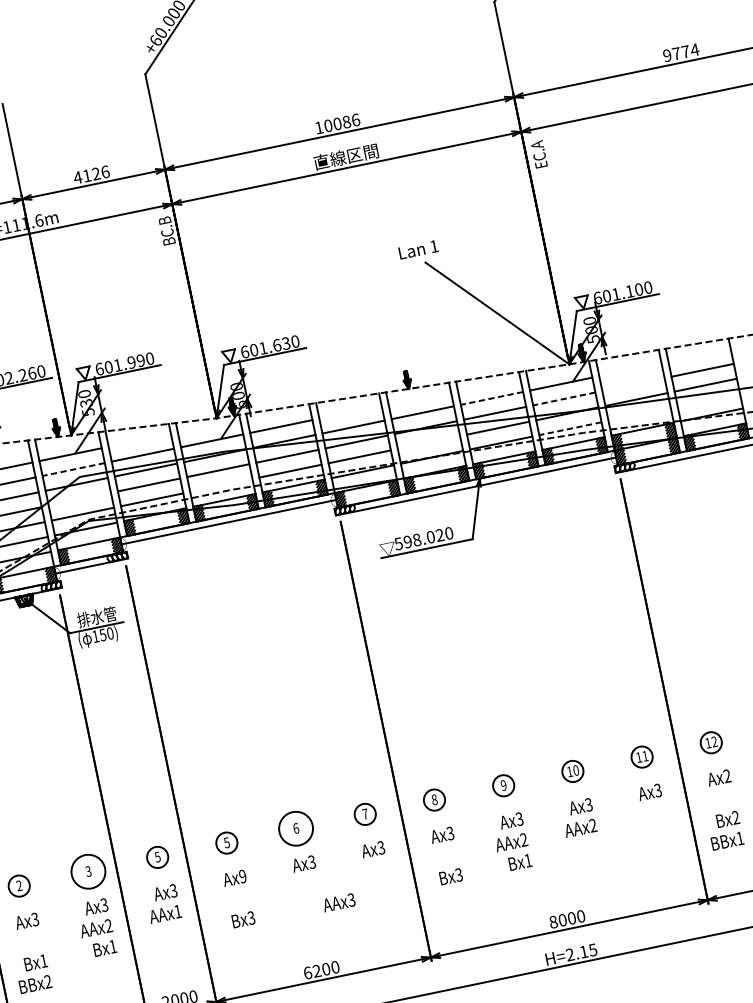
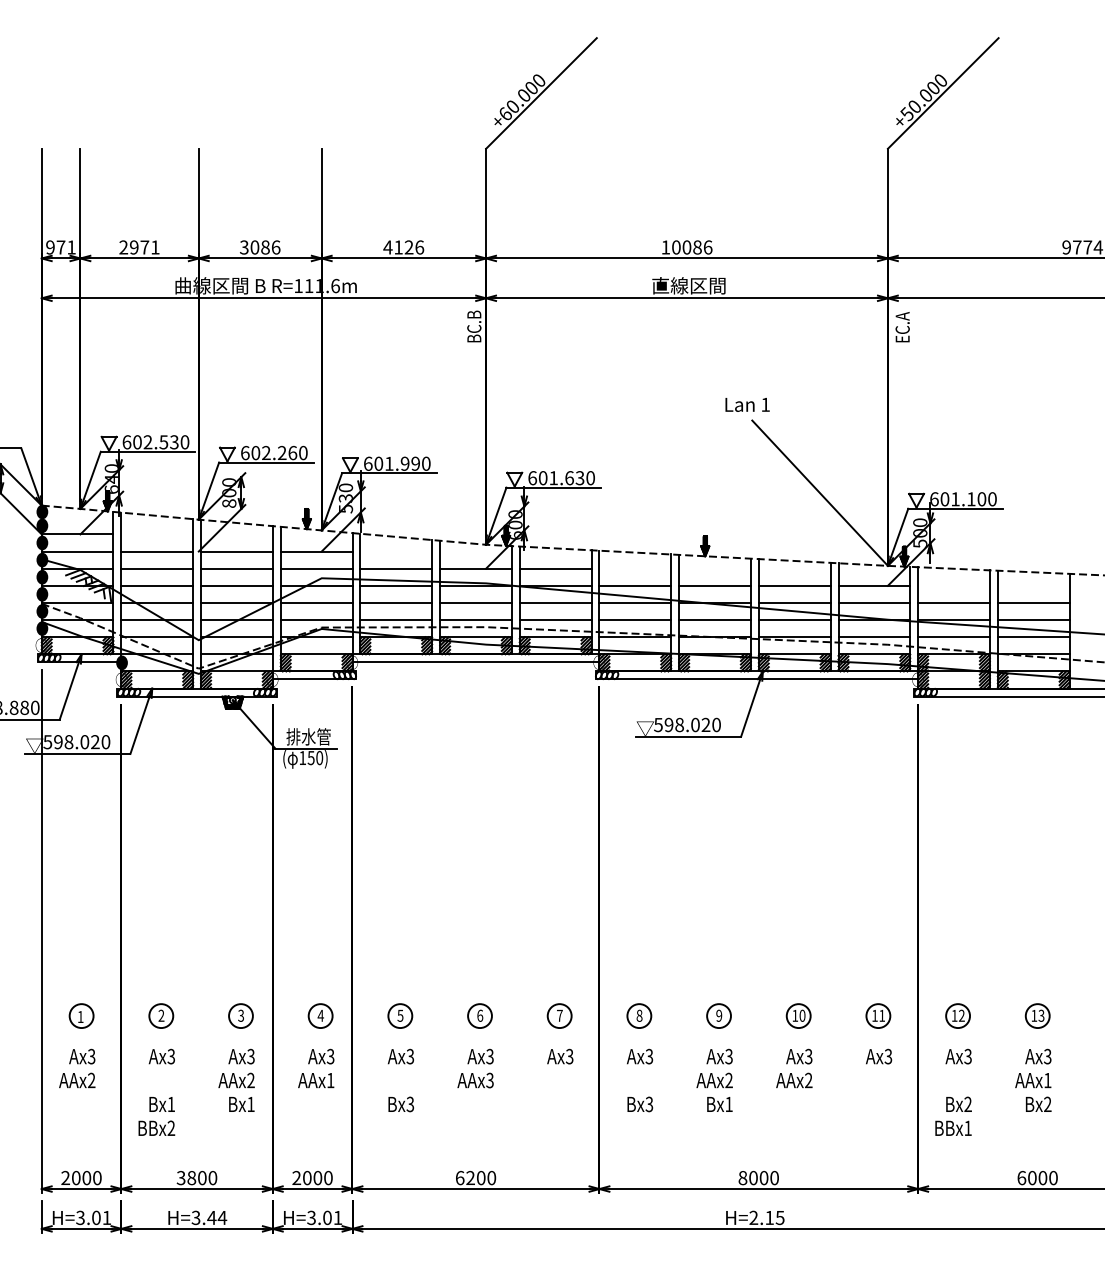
line: (632, 384) -> (953, 602), added
line: (491, 398) -> (794, 585), dashed -> solid
line: (564, 398) -> (874, 602), dashed -> solid
line: (708, 400) -> (1033, 637), added
line: (639, 414) -> (953, 637), added
line: (570, 428) -> (874, 637), dashed -> solid
line: (428, 442) -> (714, 620), added
line: (73, 469) -> (316, 568), dashed -> solid
line: (221, 485) -> (475, 620), added
line: (79, 498) -> (316, 602), added
text: (726, 776) -> (967, 1056), Ax2 -> Ax3
circle: (295, 829) -> (479, 1016), size x0.62
text: (157, 856) -> (320, 1015), 5 -> 4
circle: (88, 872) -> (240, 1016), size x0.62
text: (242, 876) -> (410, 1056), Ax9 -> Ax3
text: (338, 902) -> (475, 1080), moved

